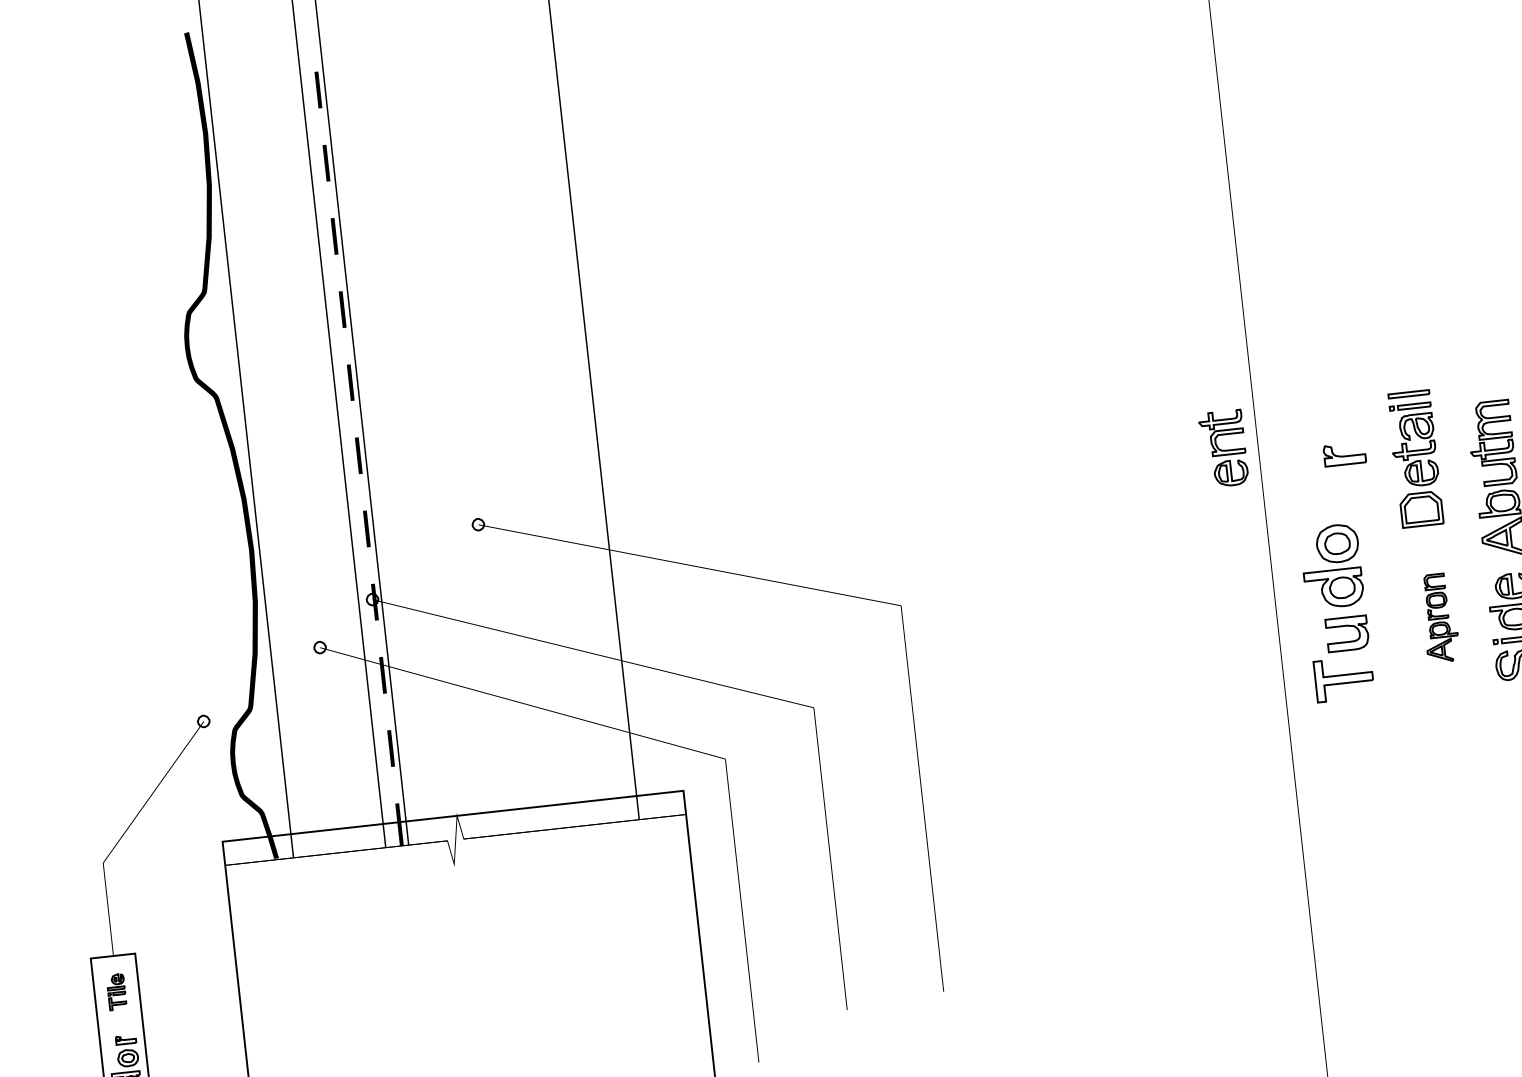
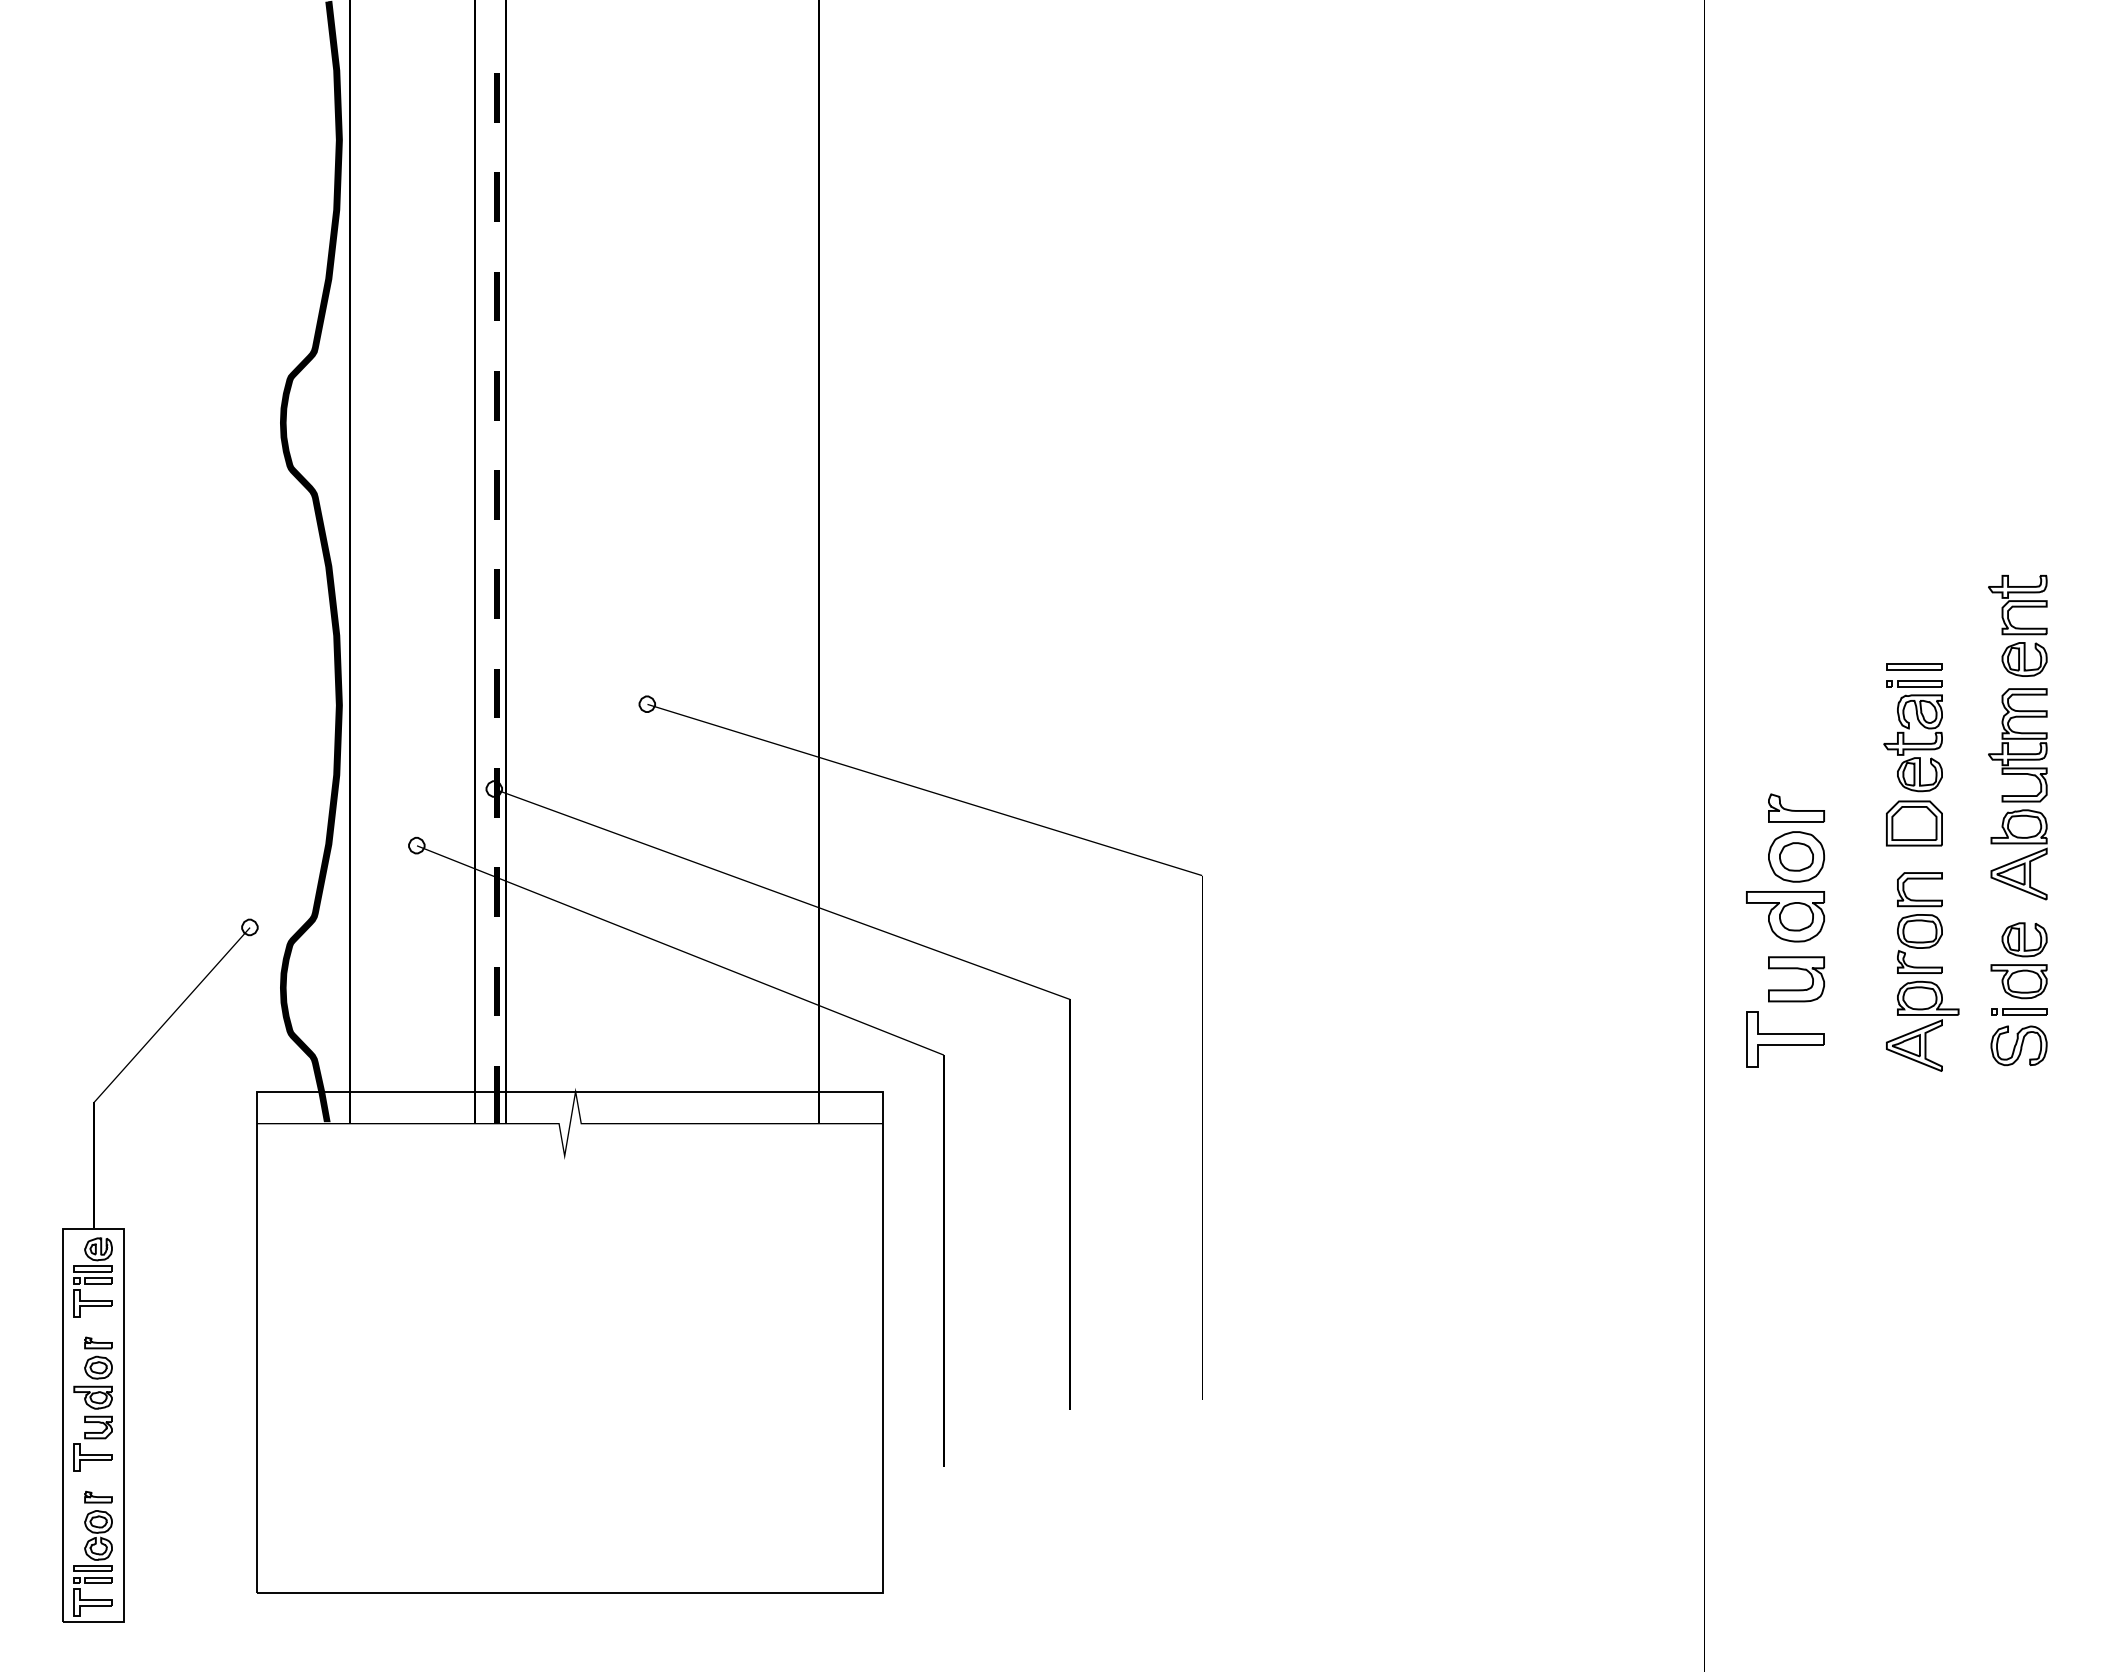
part: (1223, 448) -> (2017, 625), moved
part: (1344, 453) -> (1796, 807), moved
part: (1439, 617) -> (1922, 971), size x1.67
part: (116, 992) -> (92, 1277), size x1.67

